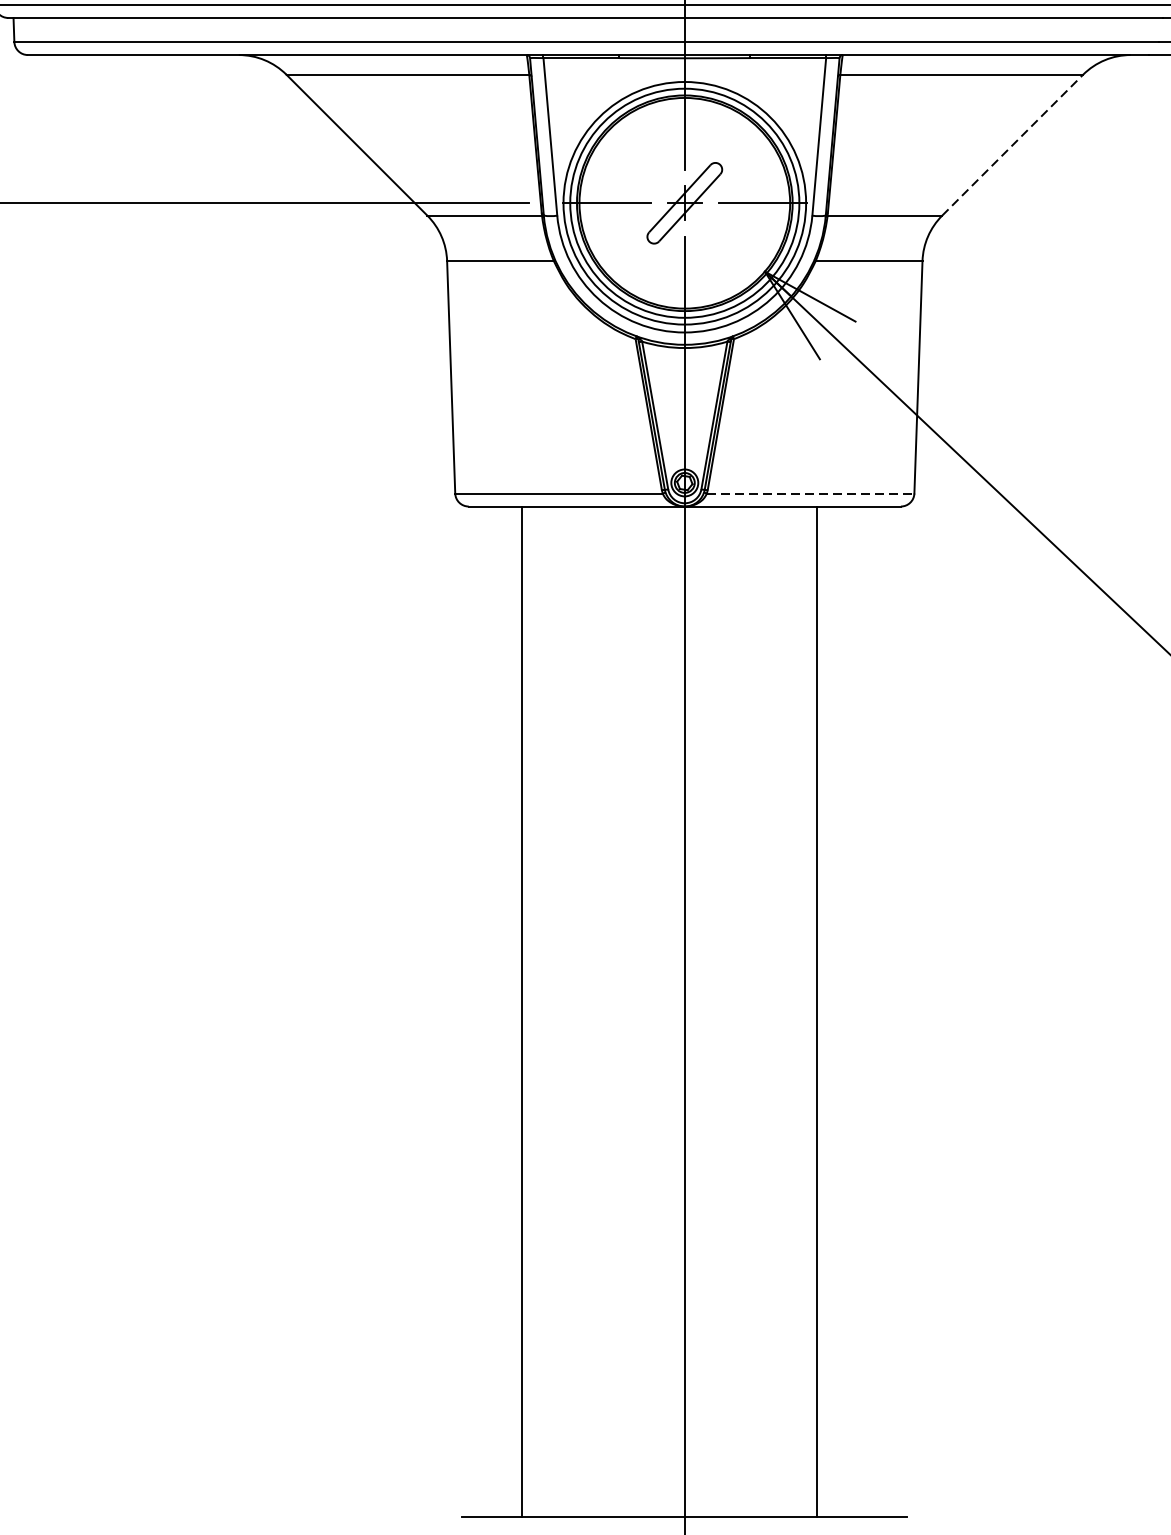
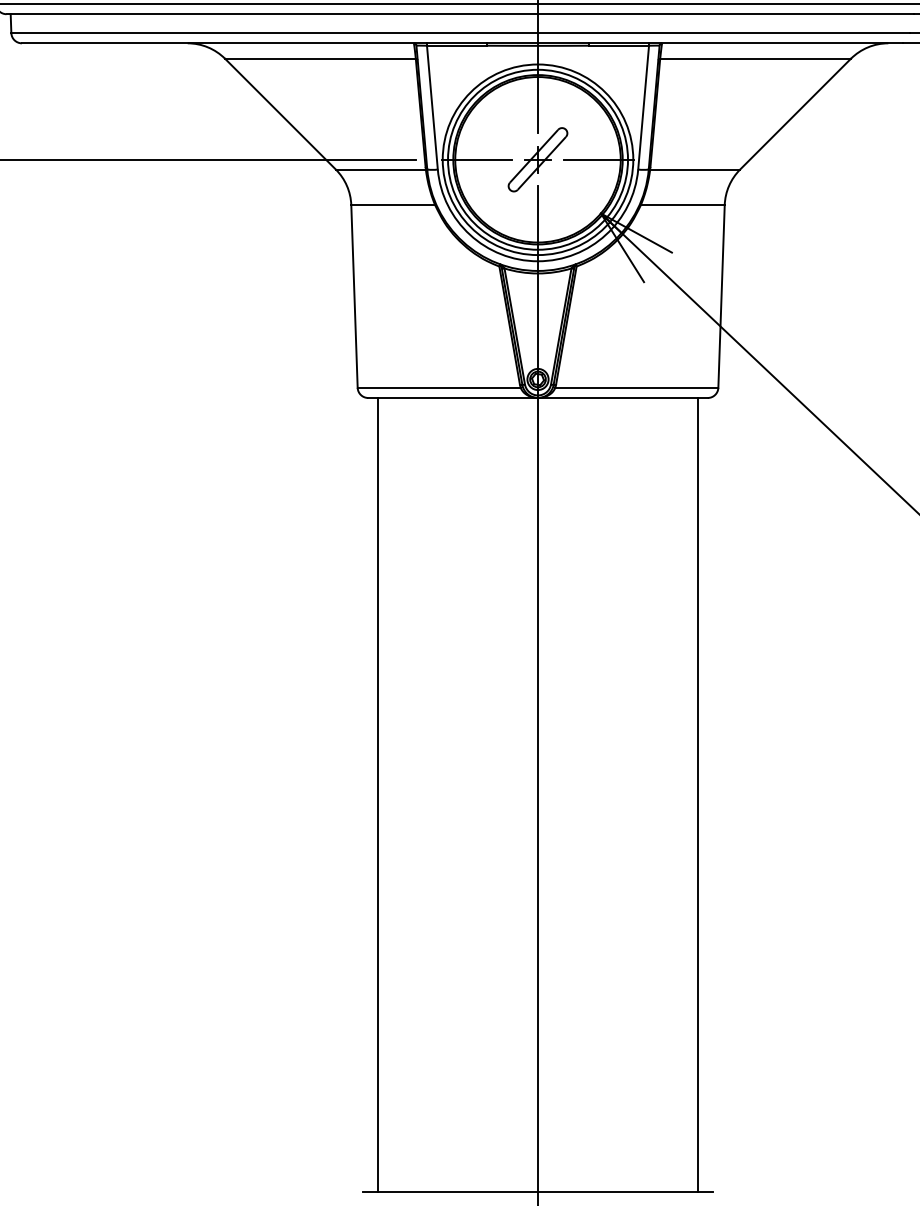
line: (1012, 144) -> (795, 113), dashed -> solid
line: (811, 493) -> (637, 387), dashed -> solid
line: (521, 1012) -> (377, 795), moved
line: (817, 1012) -> (698, 795), moved

